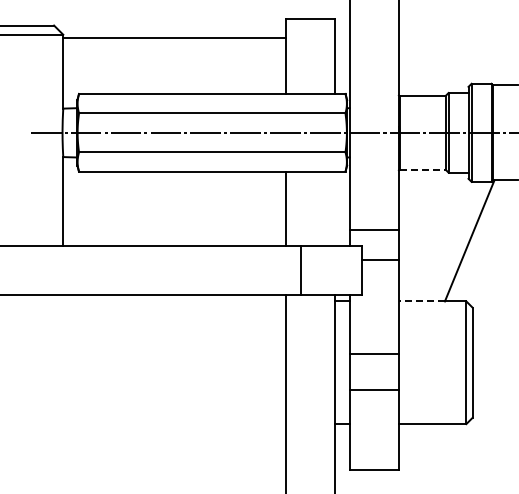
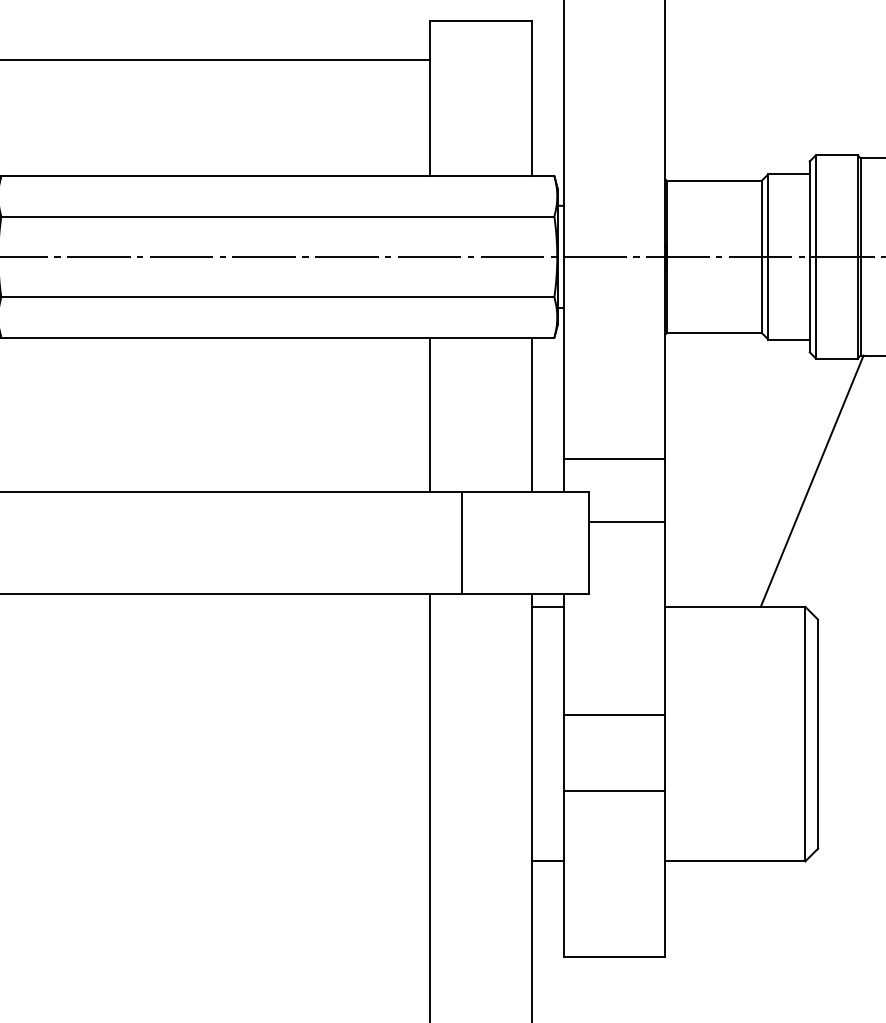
line: (422, 169) -> (714, 332), dashed -> solid
line: (334, 208) -> (531, 413), added
line: (421, 301) -> (712, 606), dashed -> solid

